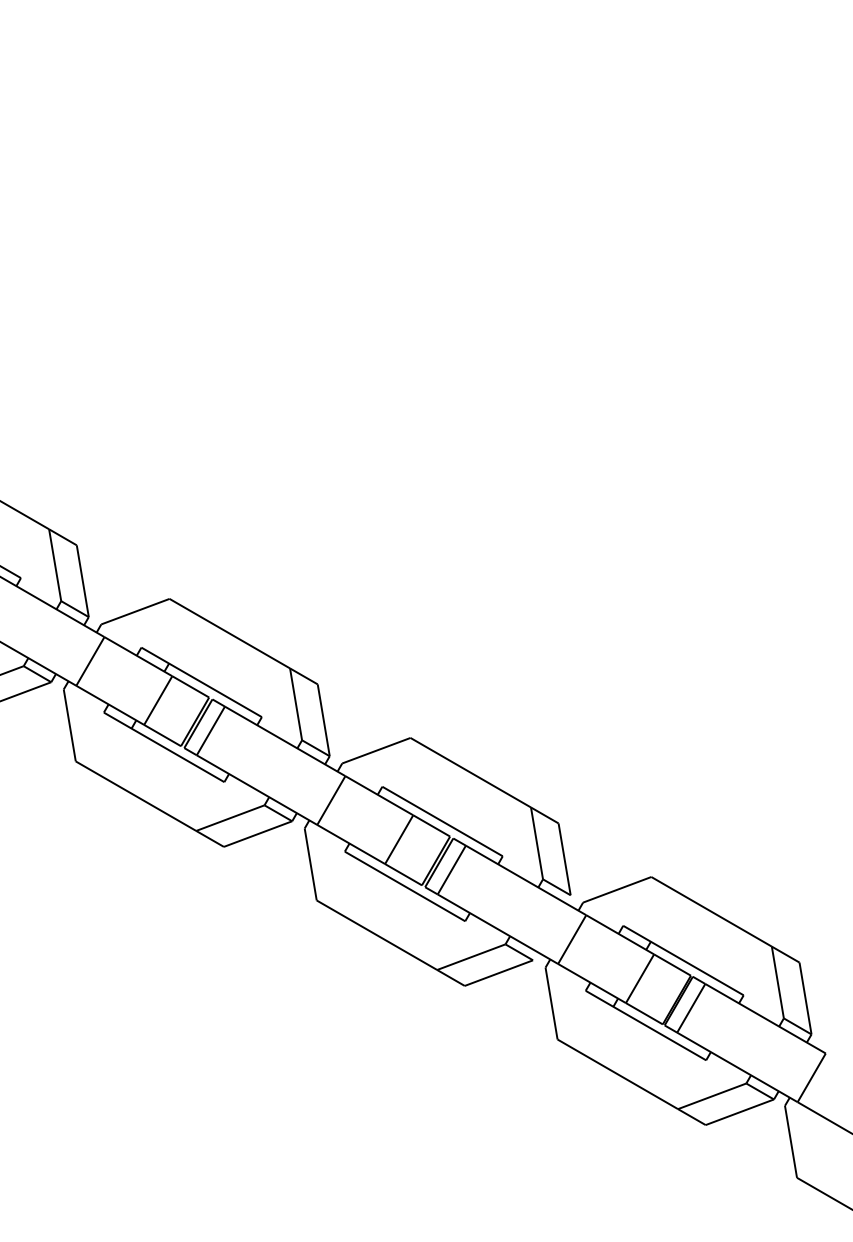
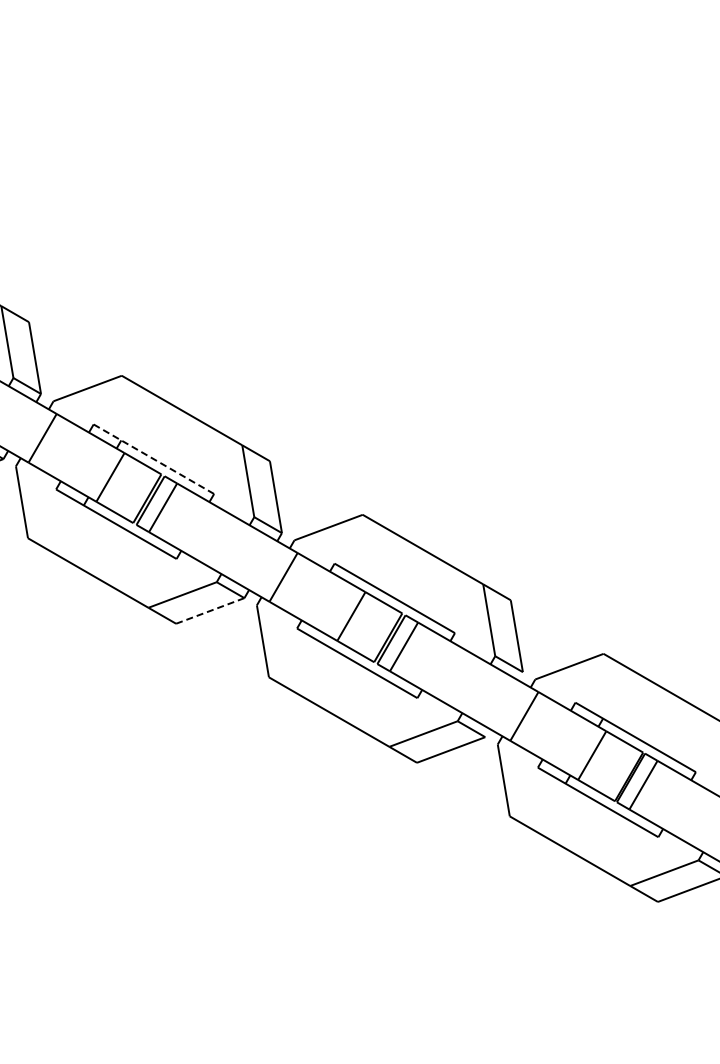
line: (201, 682) -> (153, 459), solid -> dashed
line: (257, 834) -> (209, 611), solid -> dashed

